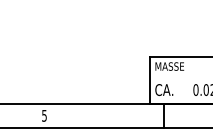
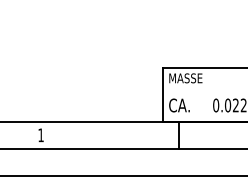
text: (43, 115) -> (40, 135), 5 -> 1

